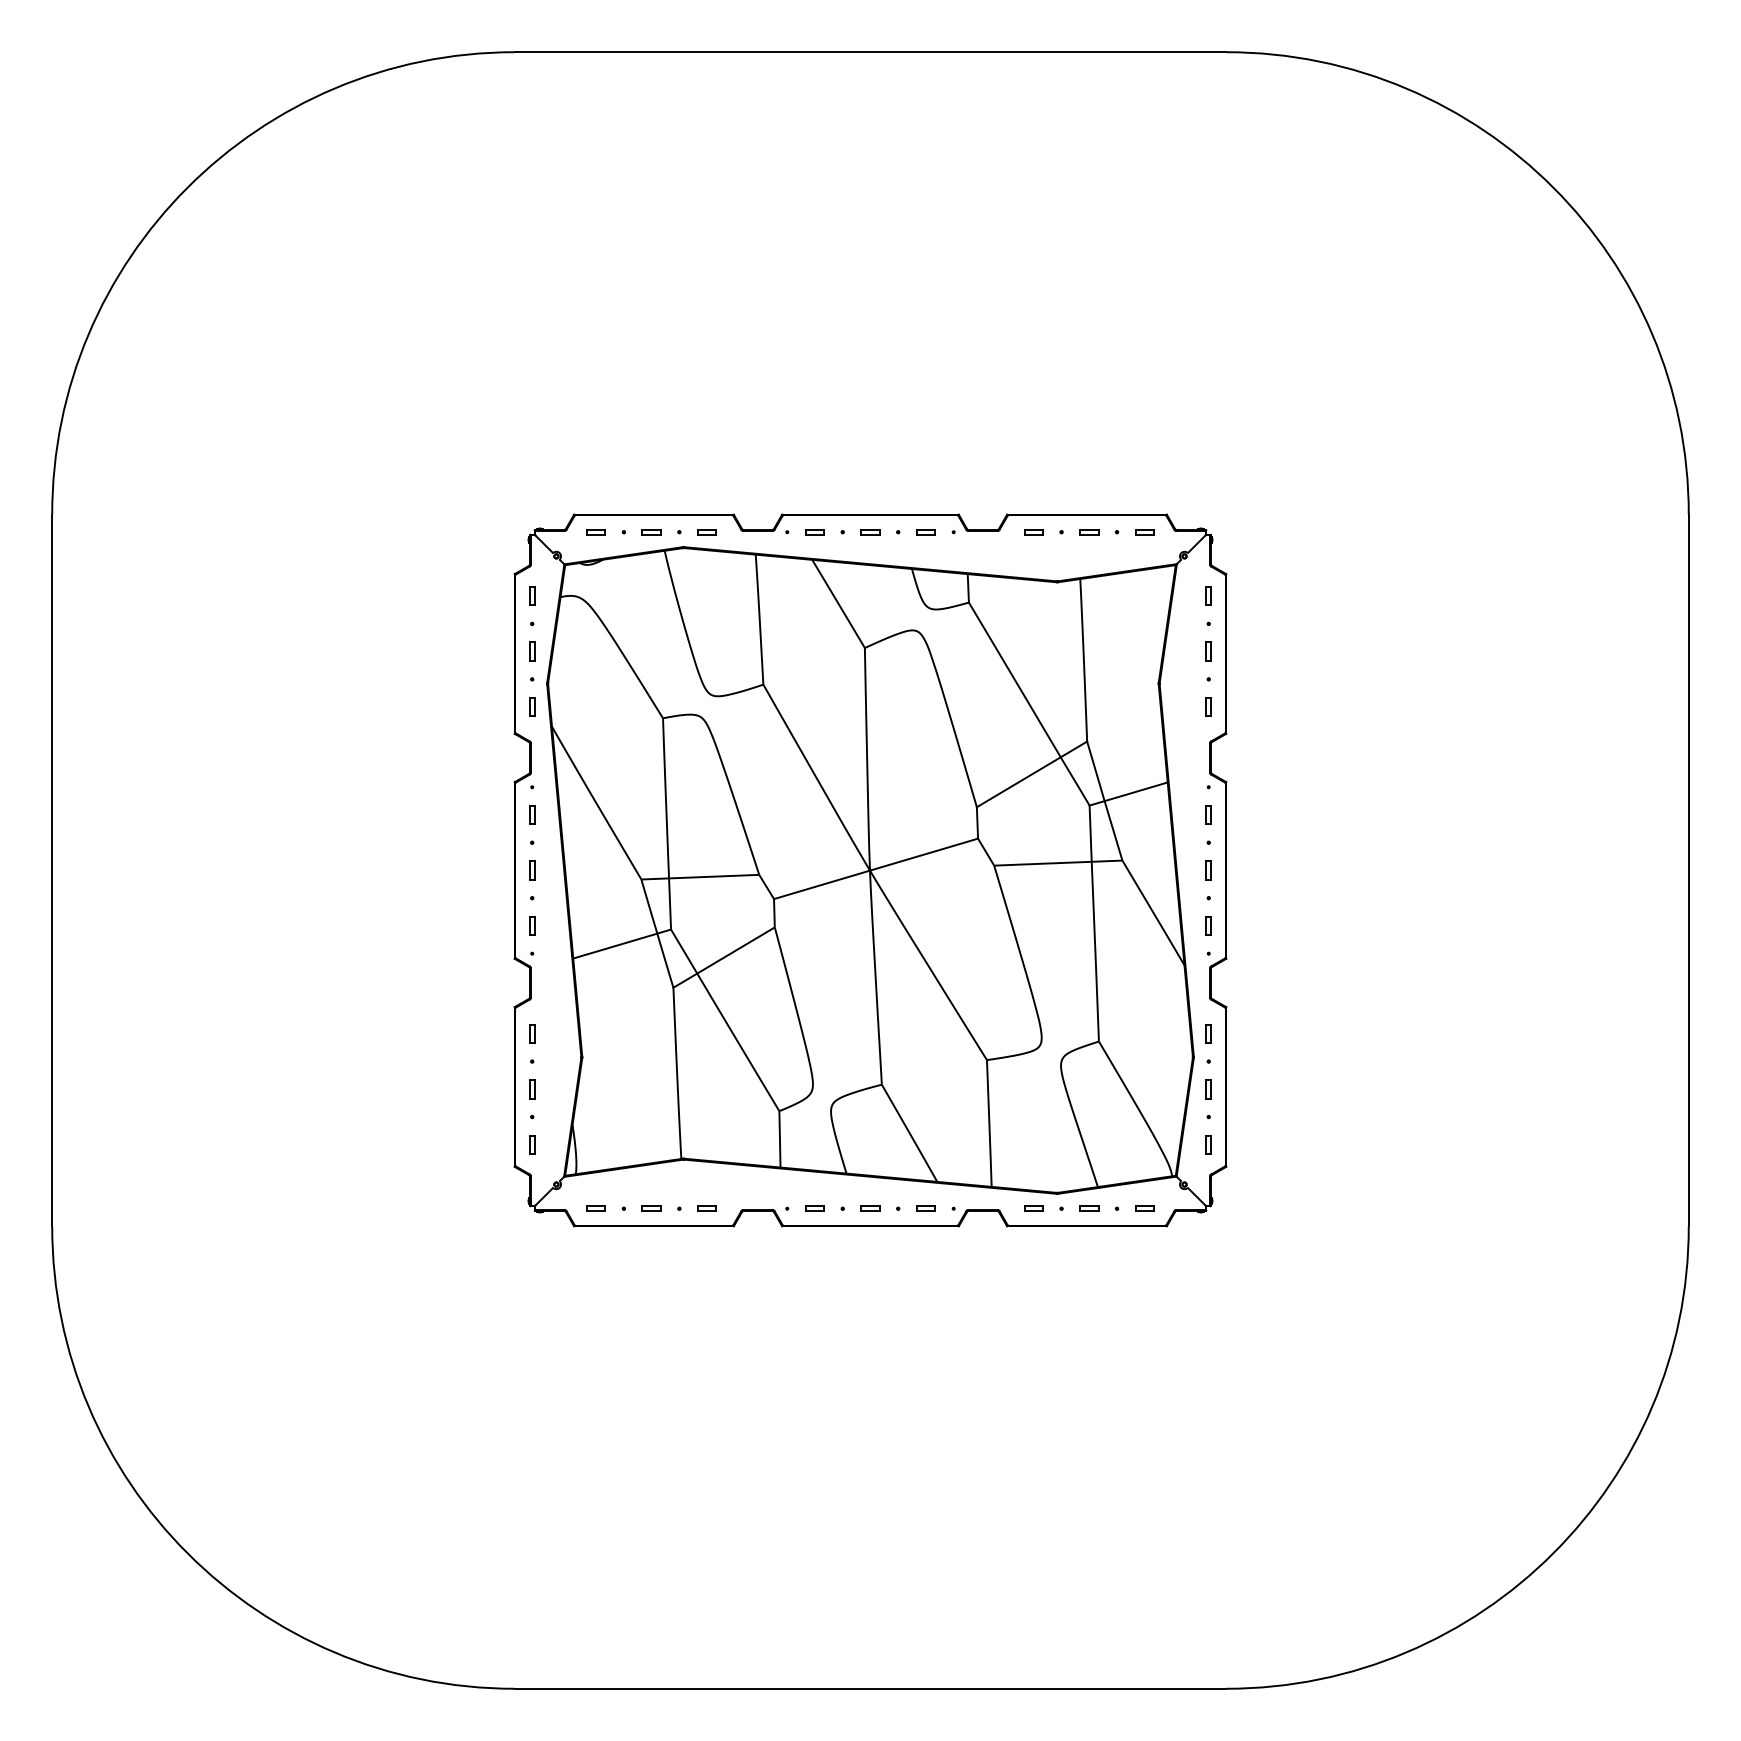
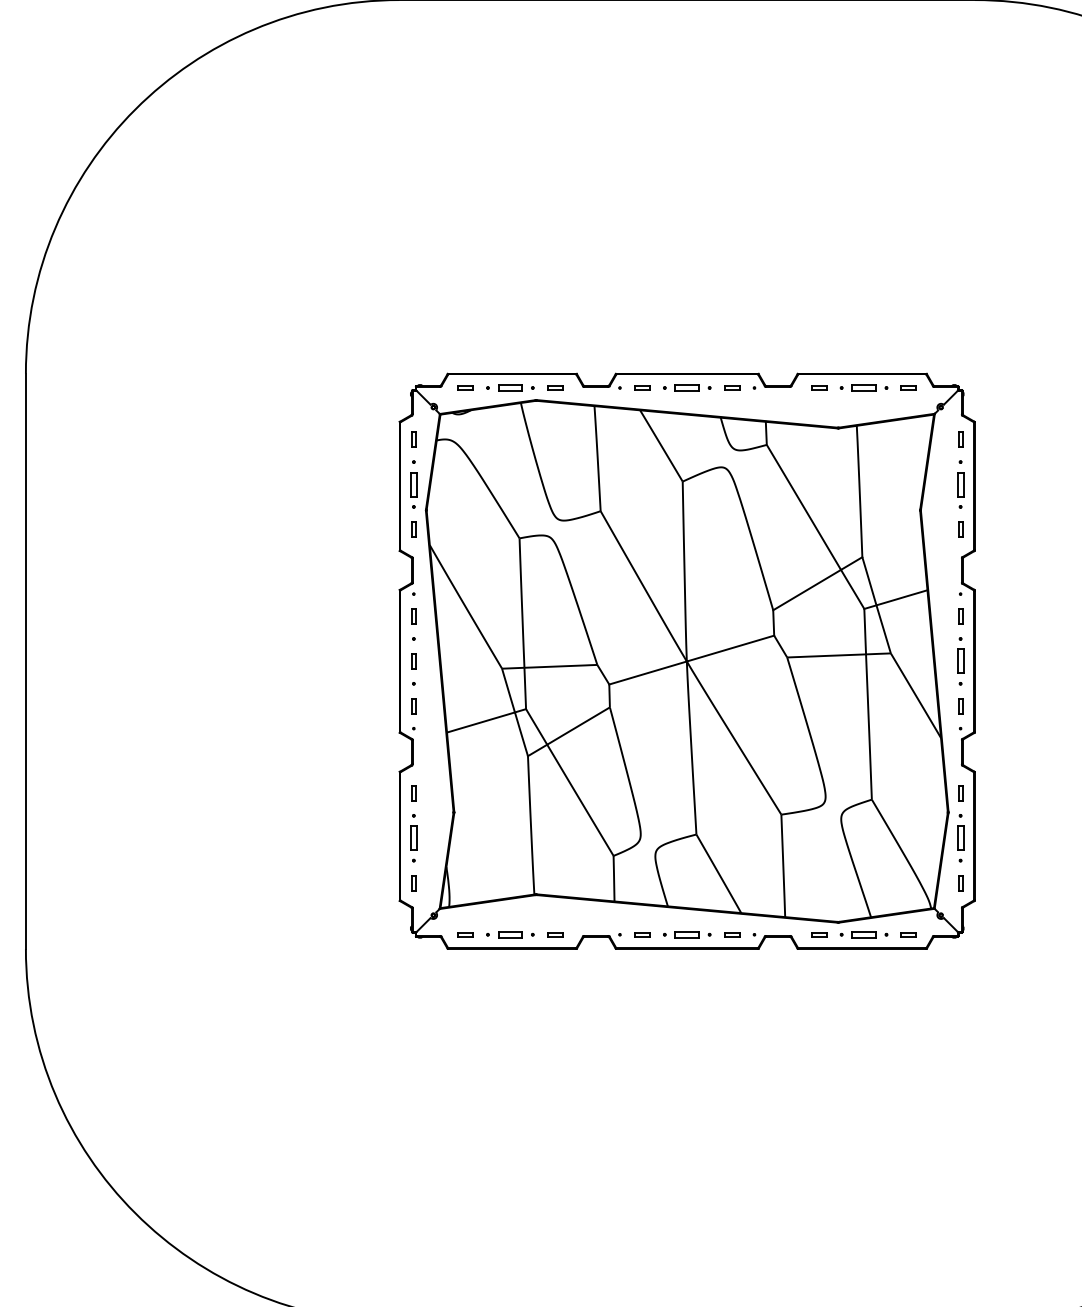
part: (651, 532) -> (510, 388), size x1.6
part: (870, 532) -> (687, 388), size x1.6
part: (1089, 532) -> (864, 388), size x1.6
part: (532, 651) -> (414, 484), size x1.6
part: (1208, 651) -> (960, 484), size x1.6
part: (1208, 870) -> (960, 661), size x1.6
part: (532, 1089) -> (414, 838), size x1.6
part: (1208, 1089) -> (960, 838), size x1.6
part: (651, 1208) -> (510, 934), size x1.6
part: (870, 1208) -> (687, 934), size x1.6
part: (1089, 1208) -> (864, 934), size x1.6

